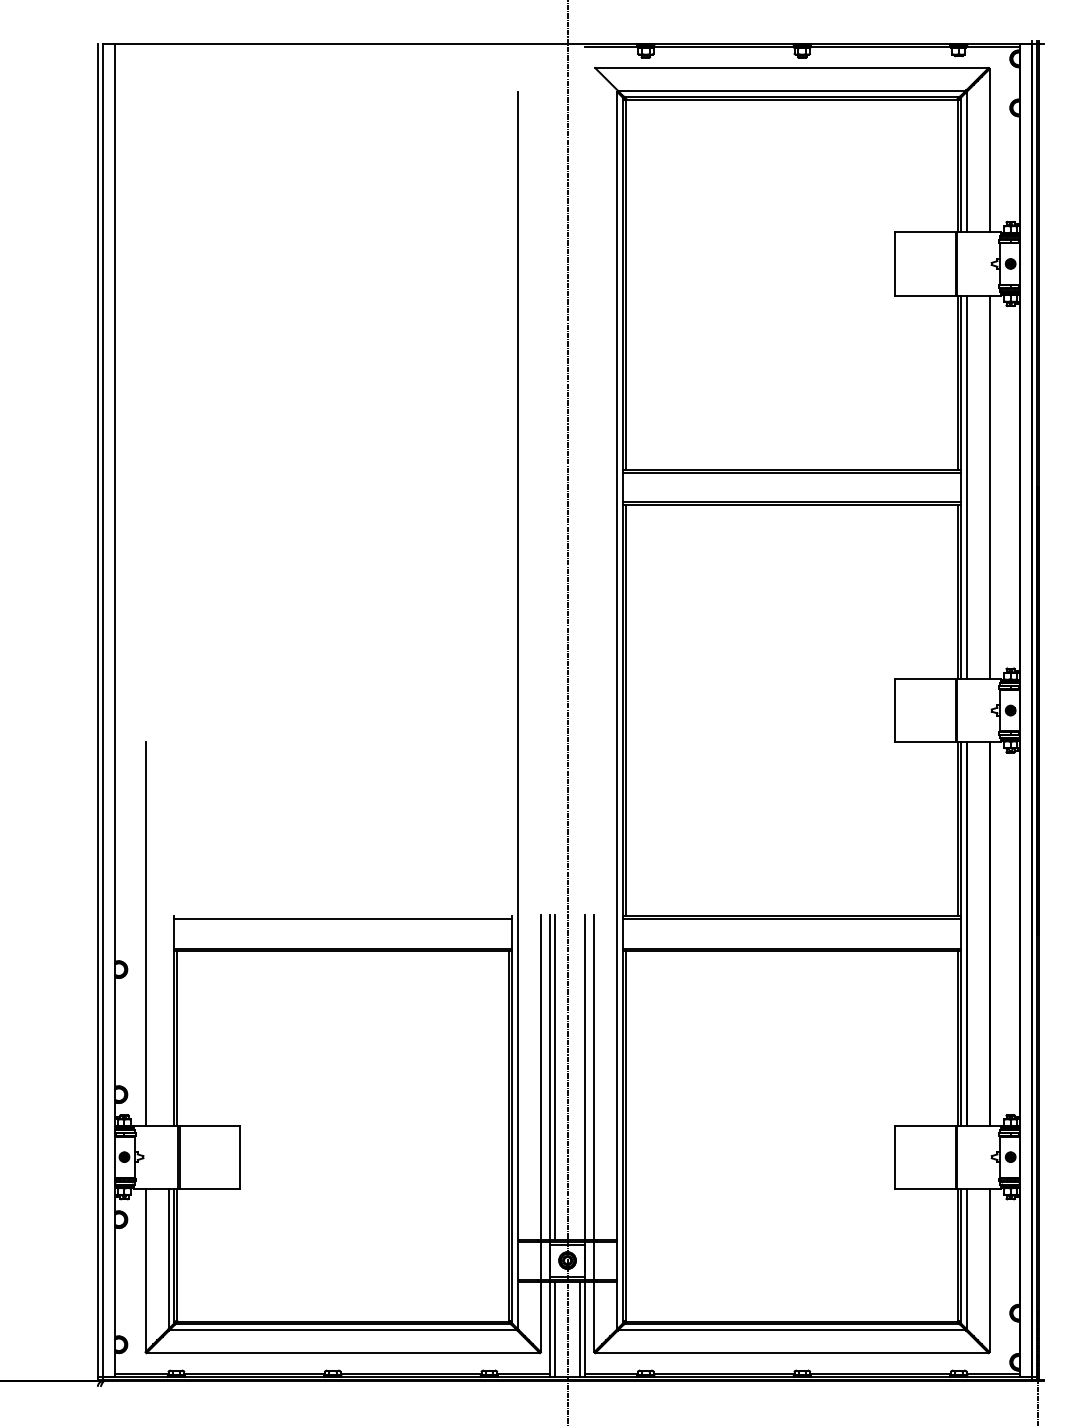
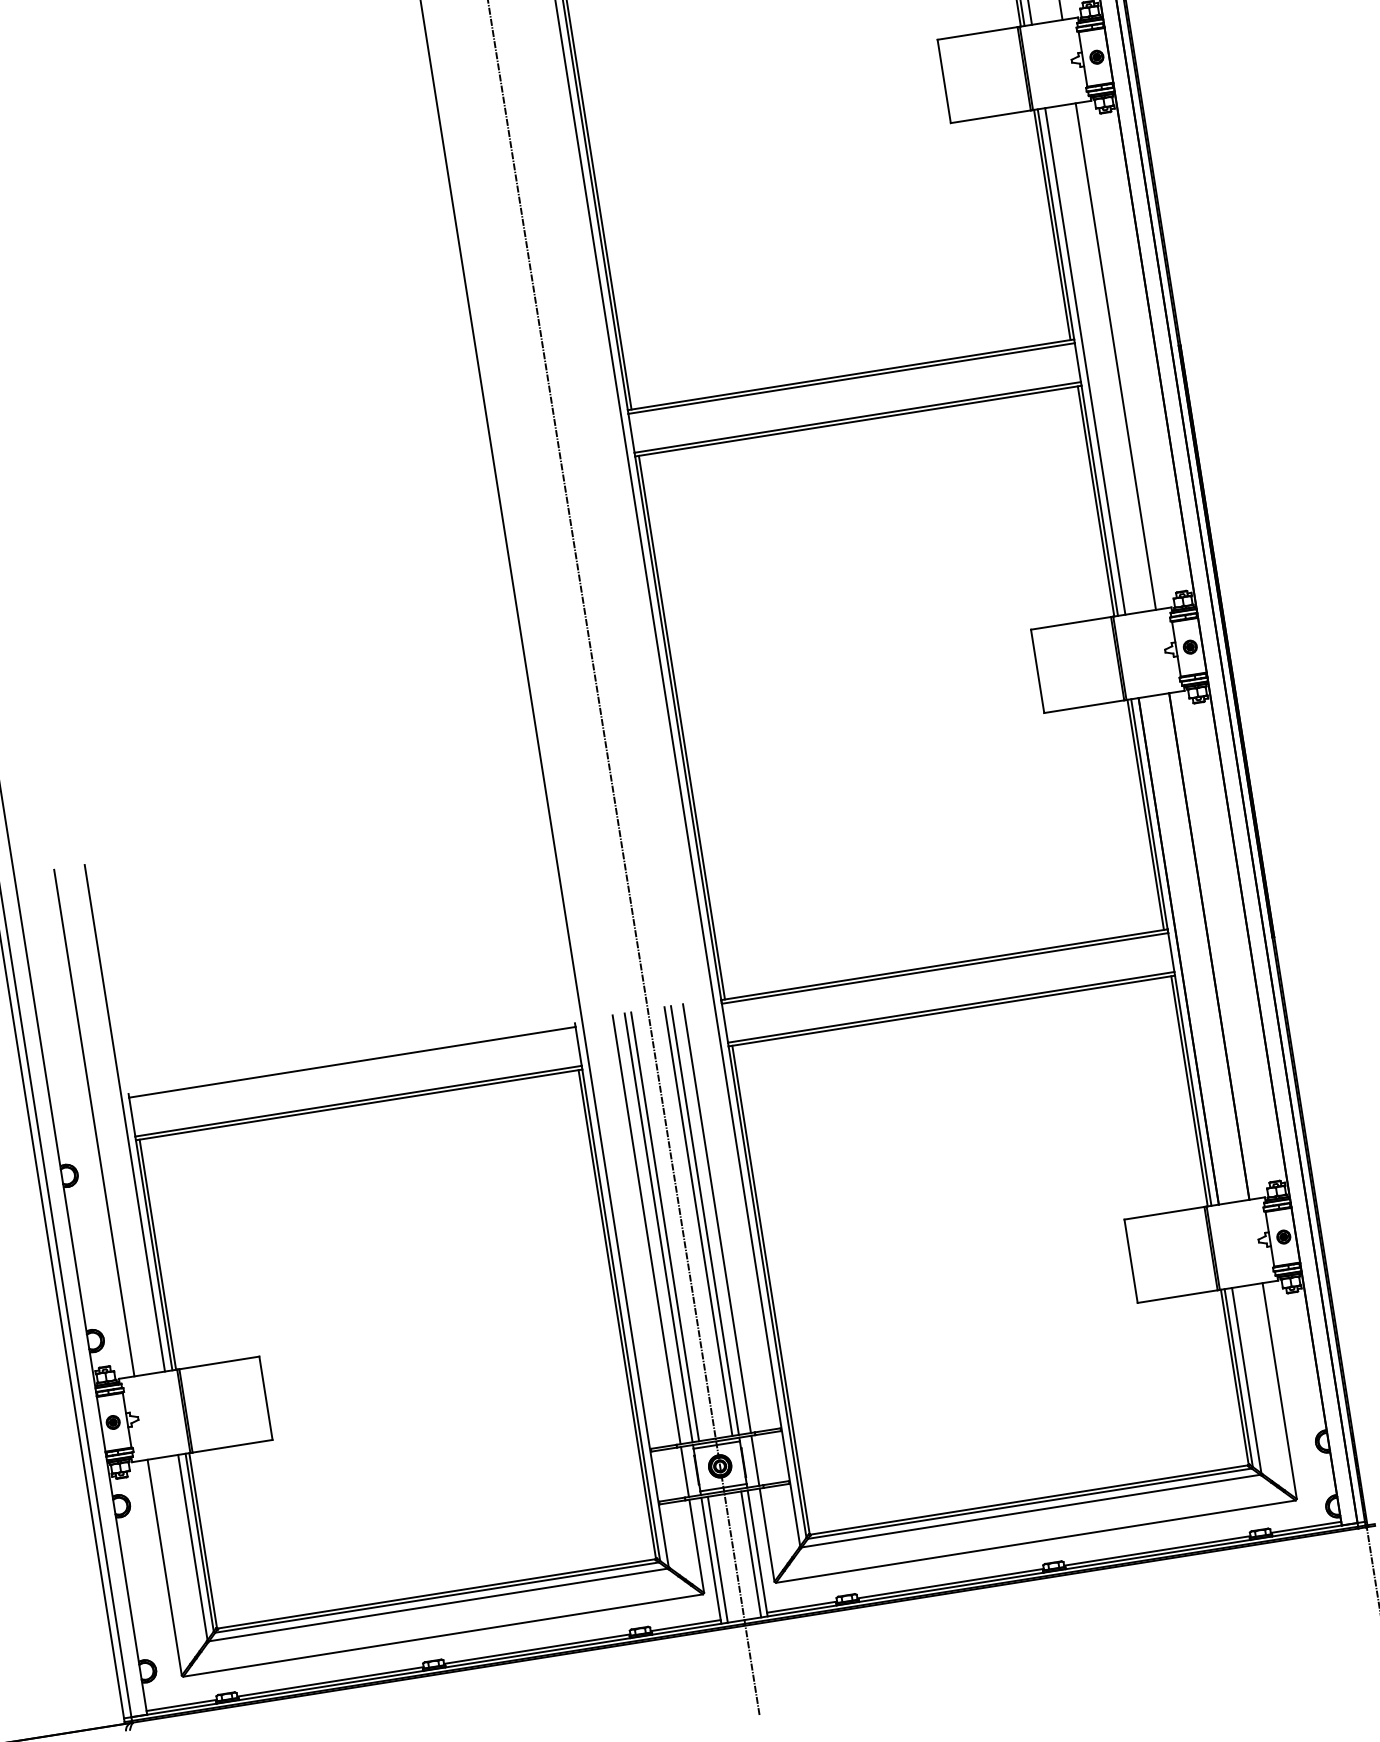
line: (168, 933) -> (124, 1117), added
line: (580, 1076) -> (698, 1220), added

